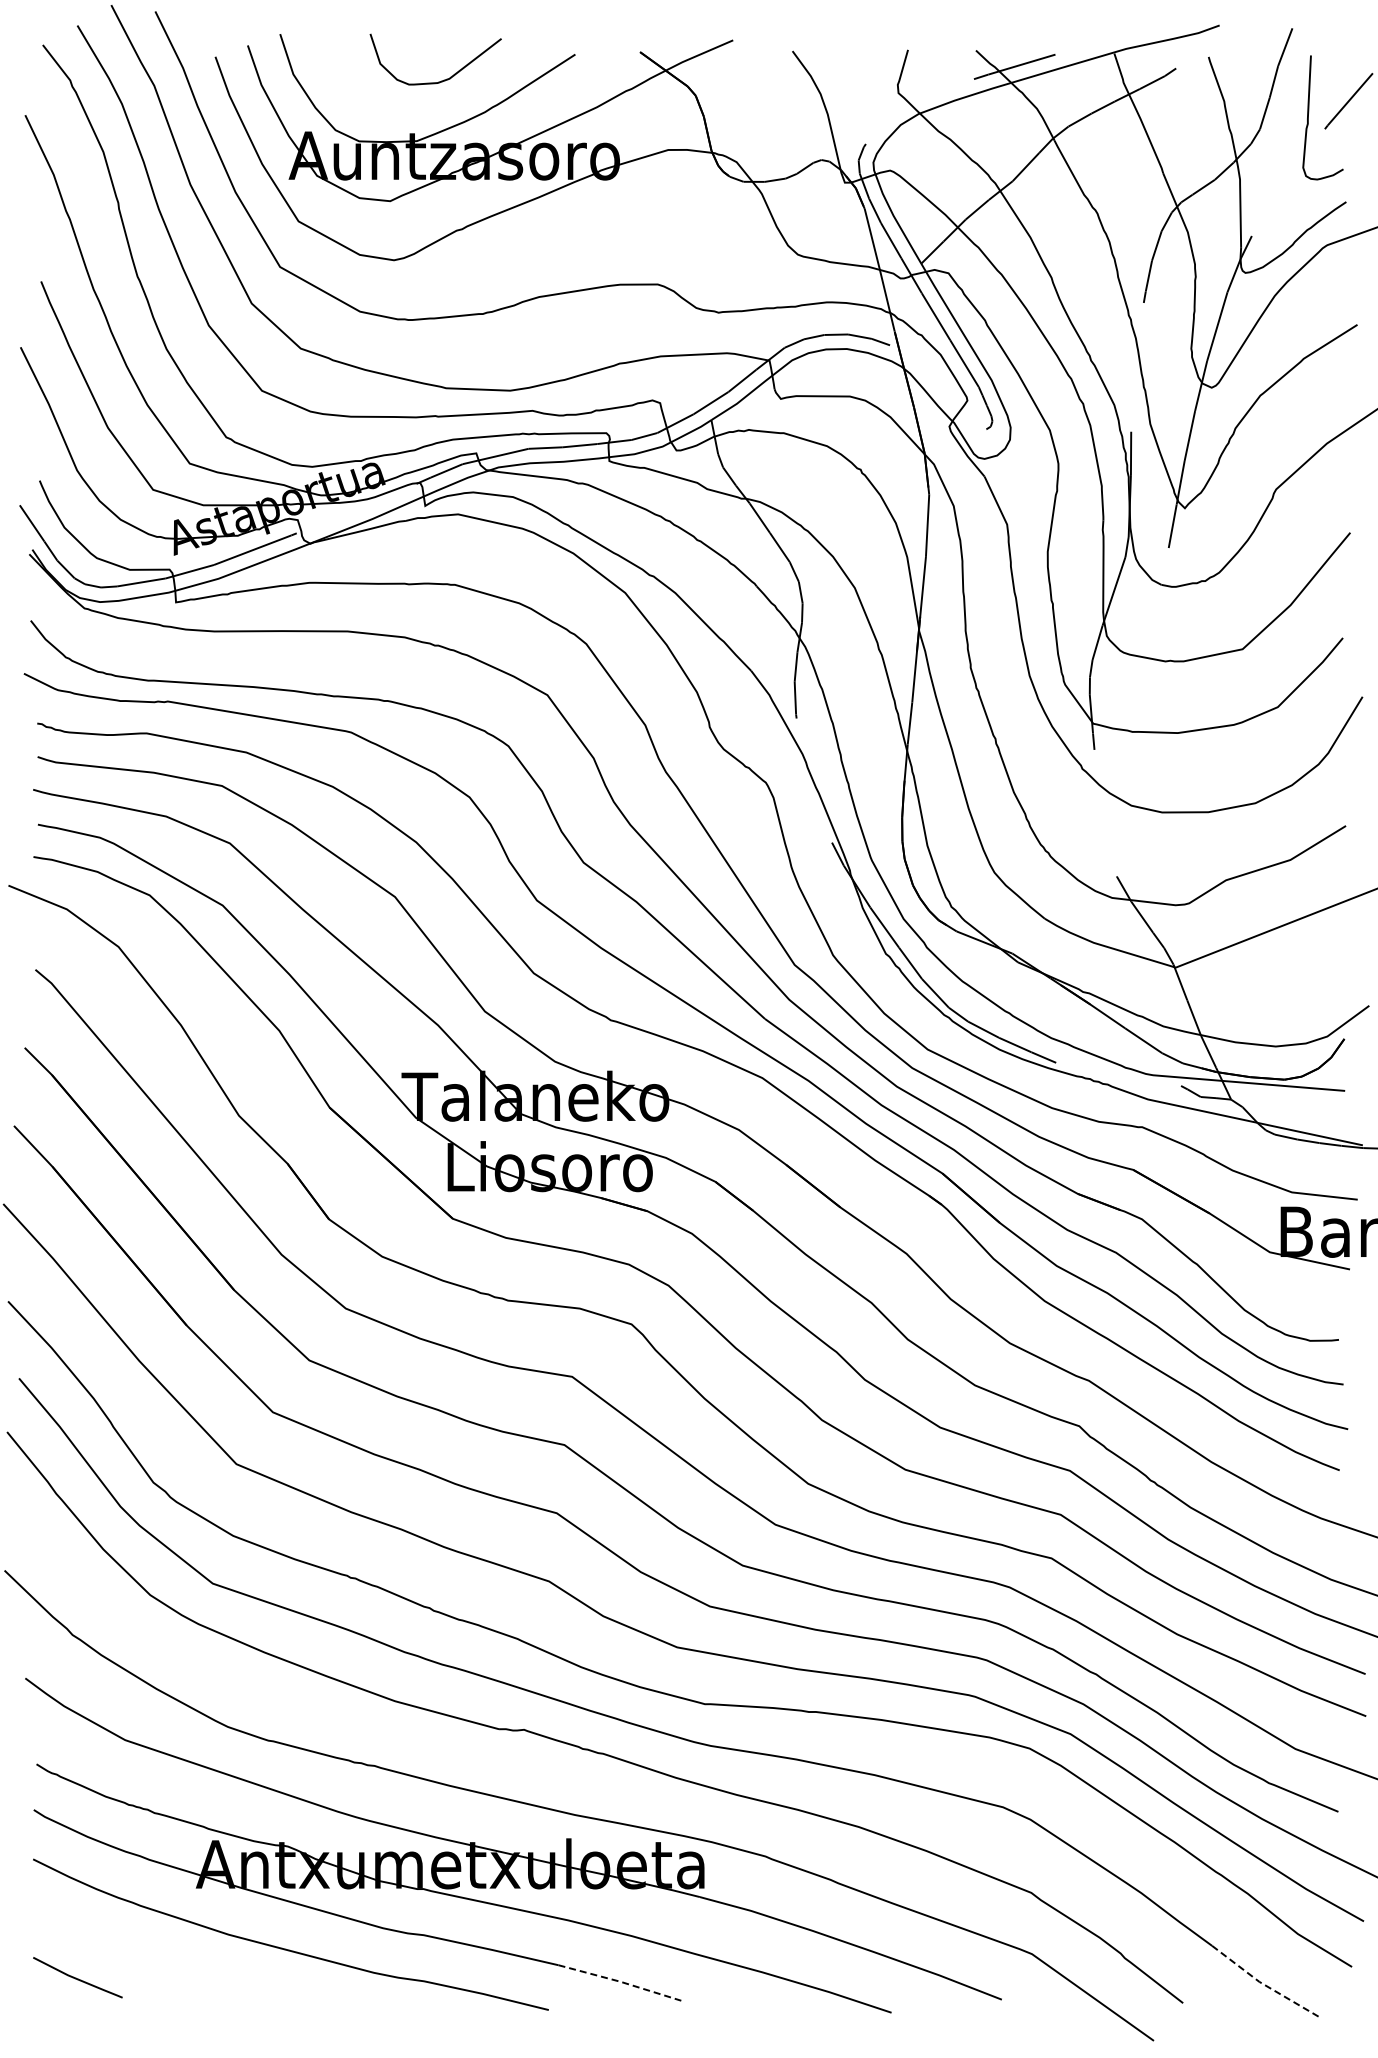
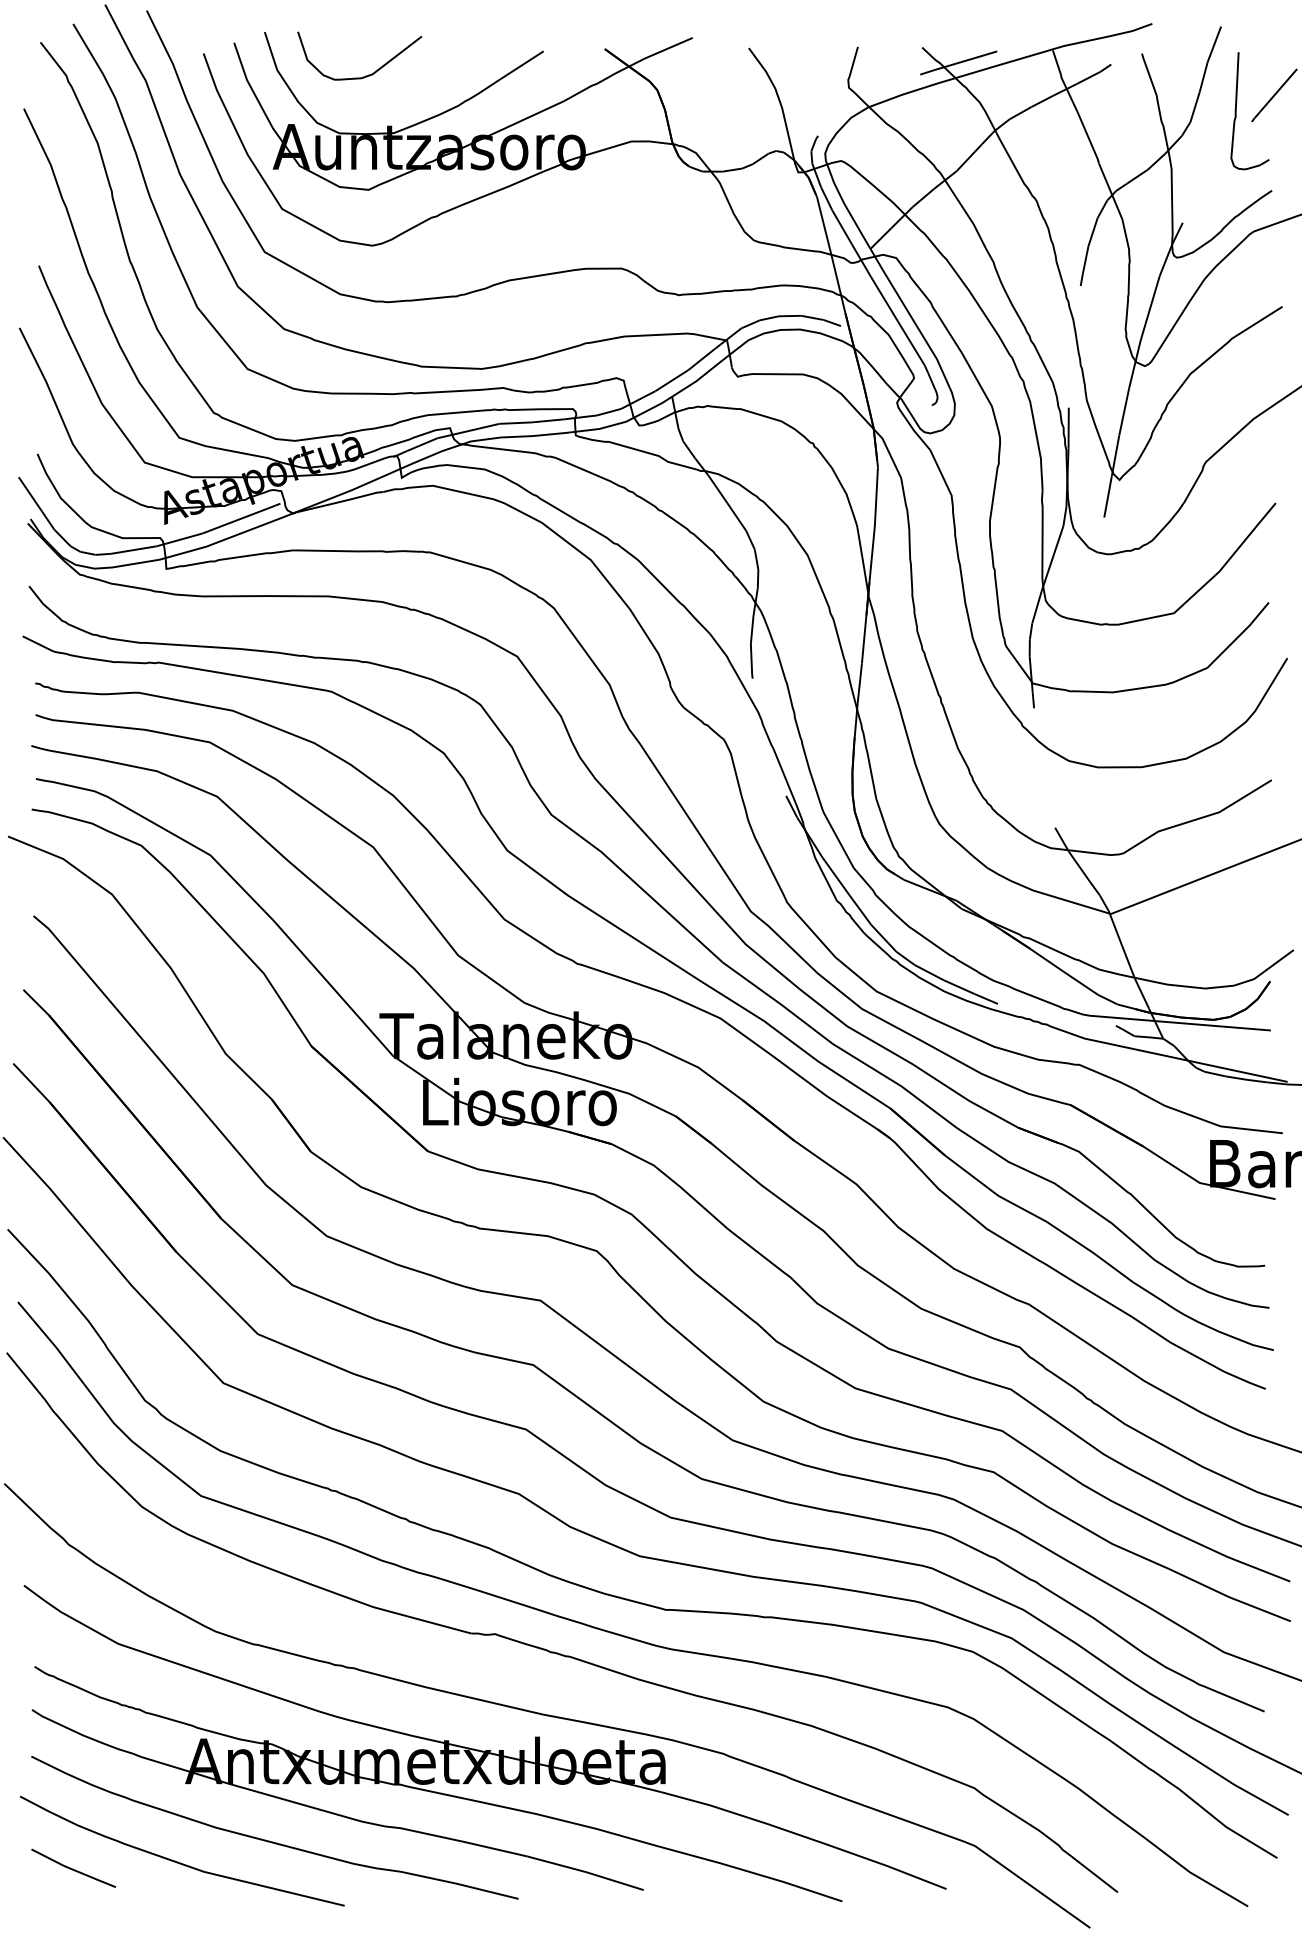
curve: (441, 80) -> (365, 75), moved
curve: (188, 1970) -> (178, 1861), added
line: (620, 1981) -> (586, 1871), dashed -> solid
line: (1264, 1984) -> (1194, 1874), dashed -> solid

